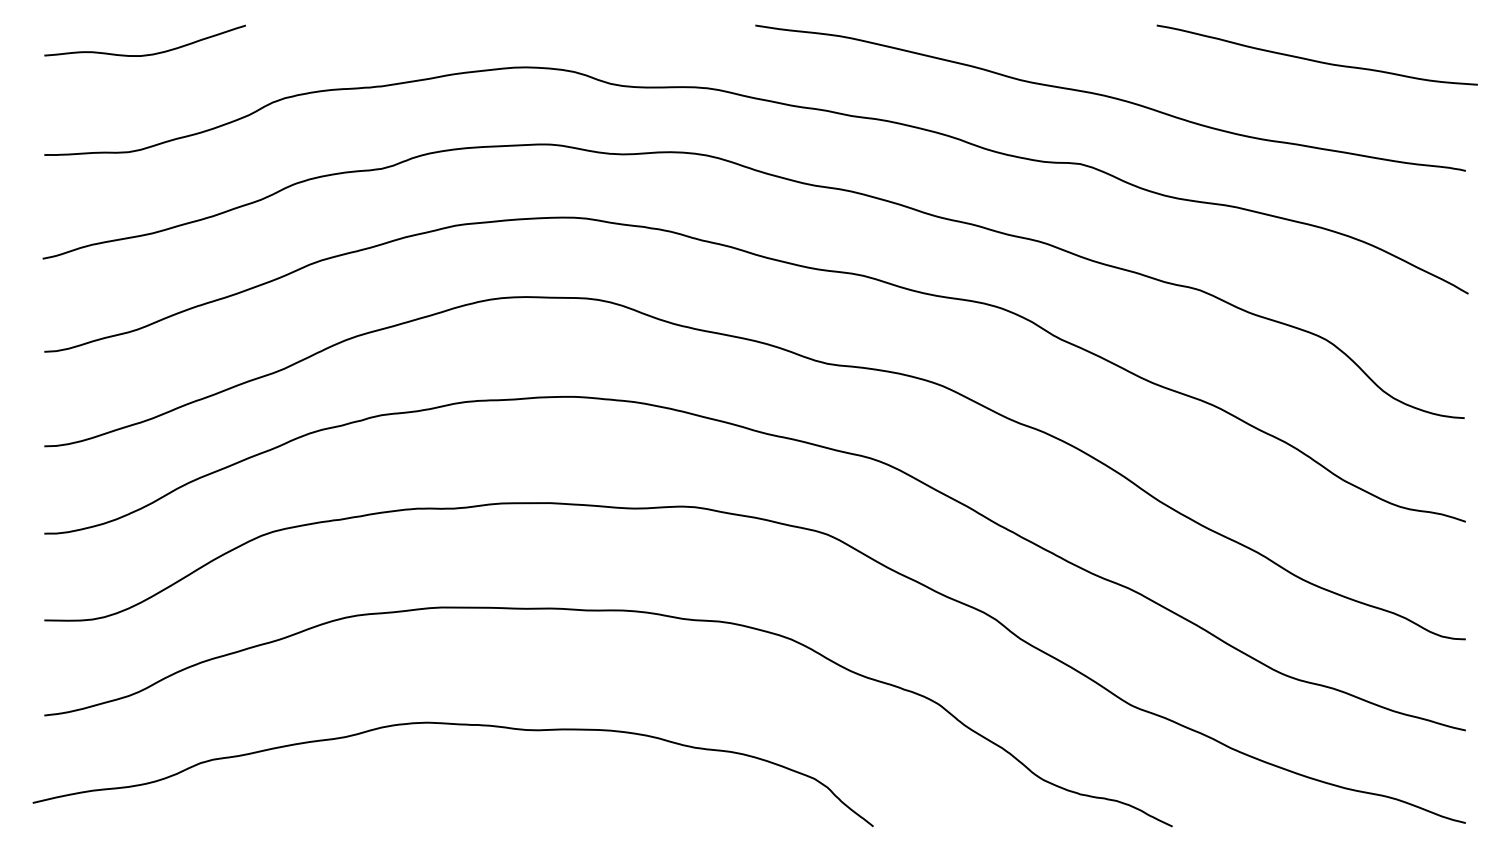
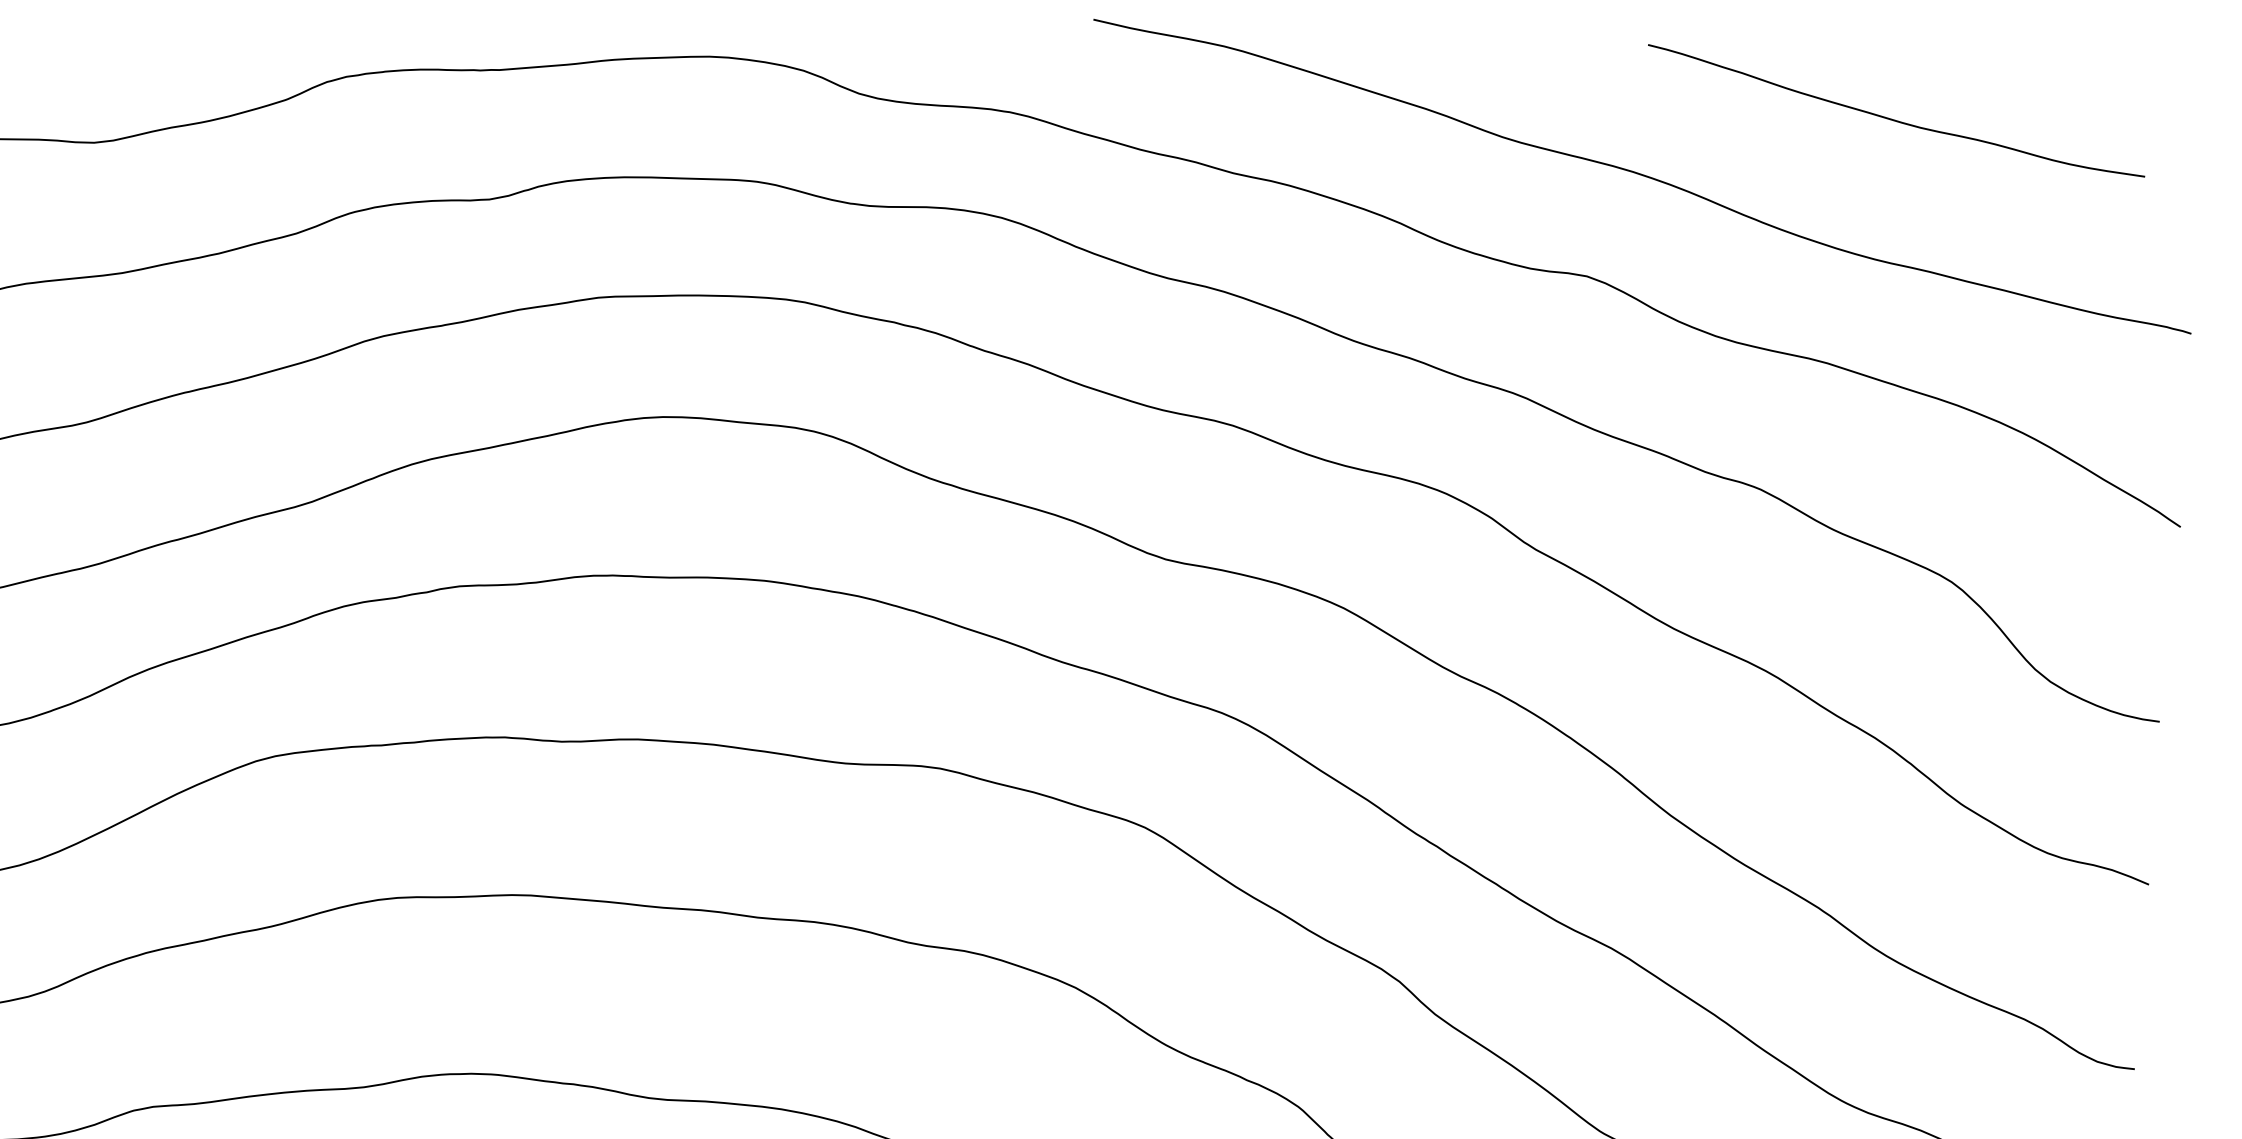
curve: (1313, 59) -> (1890, 117), moved

